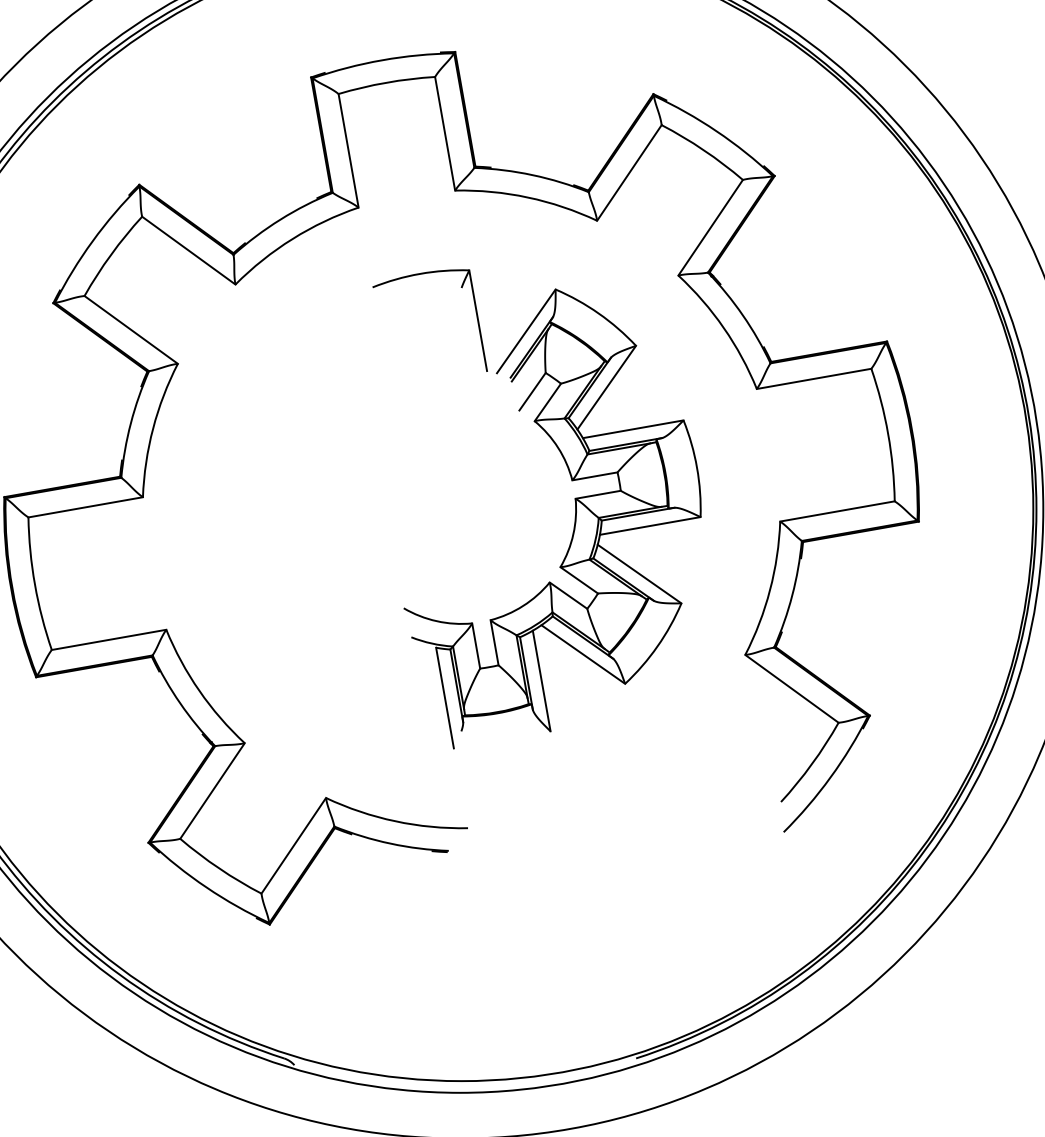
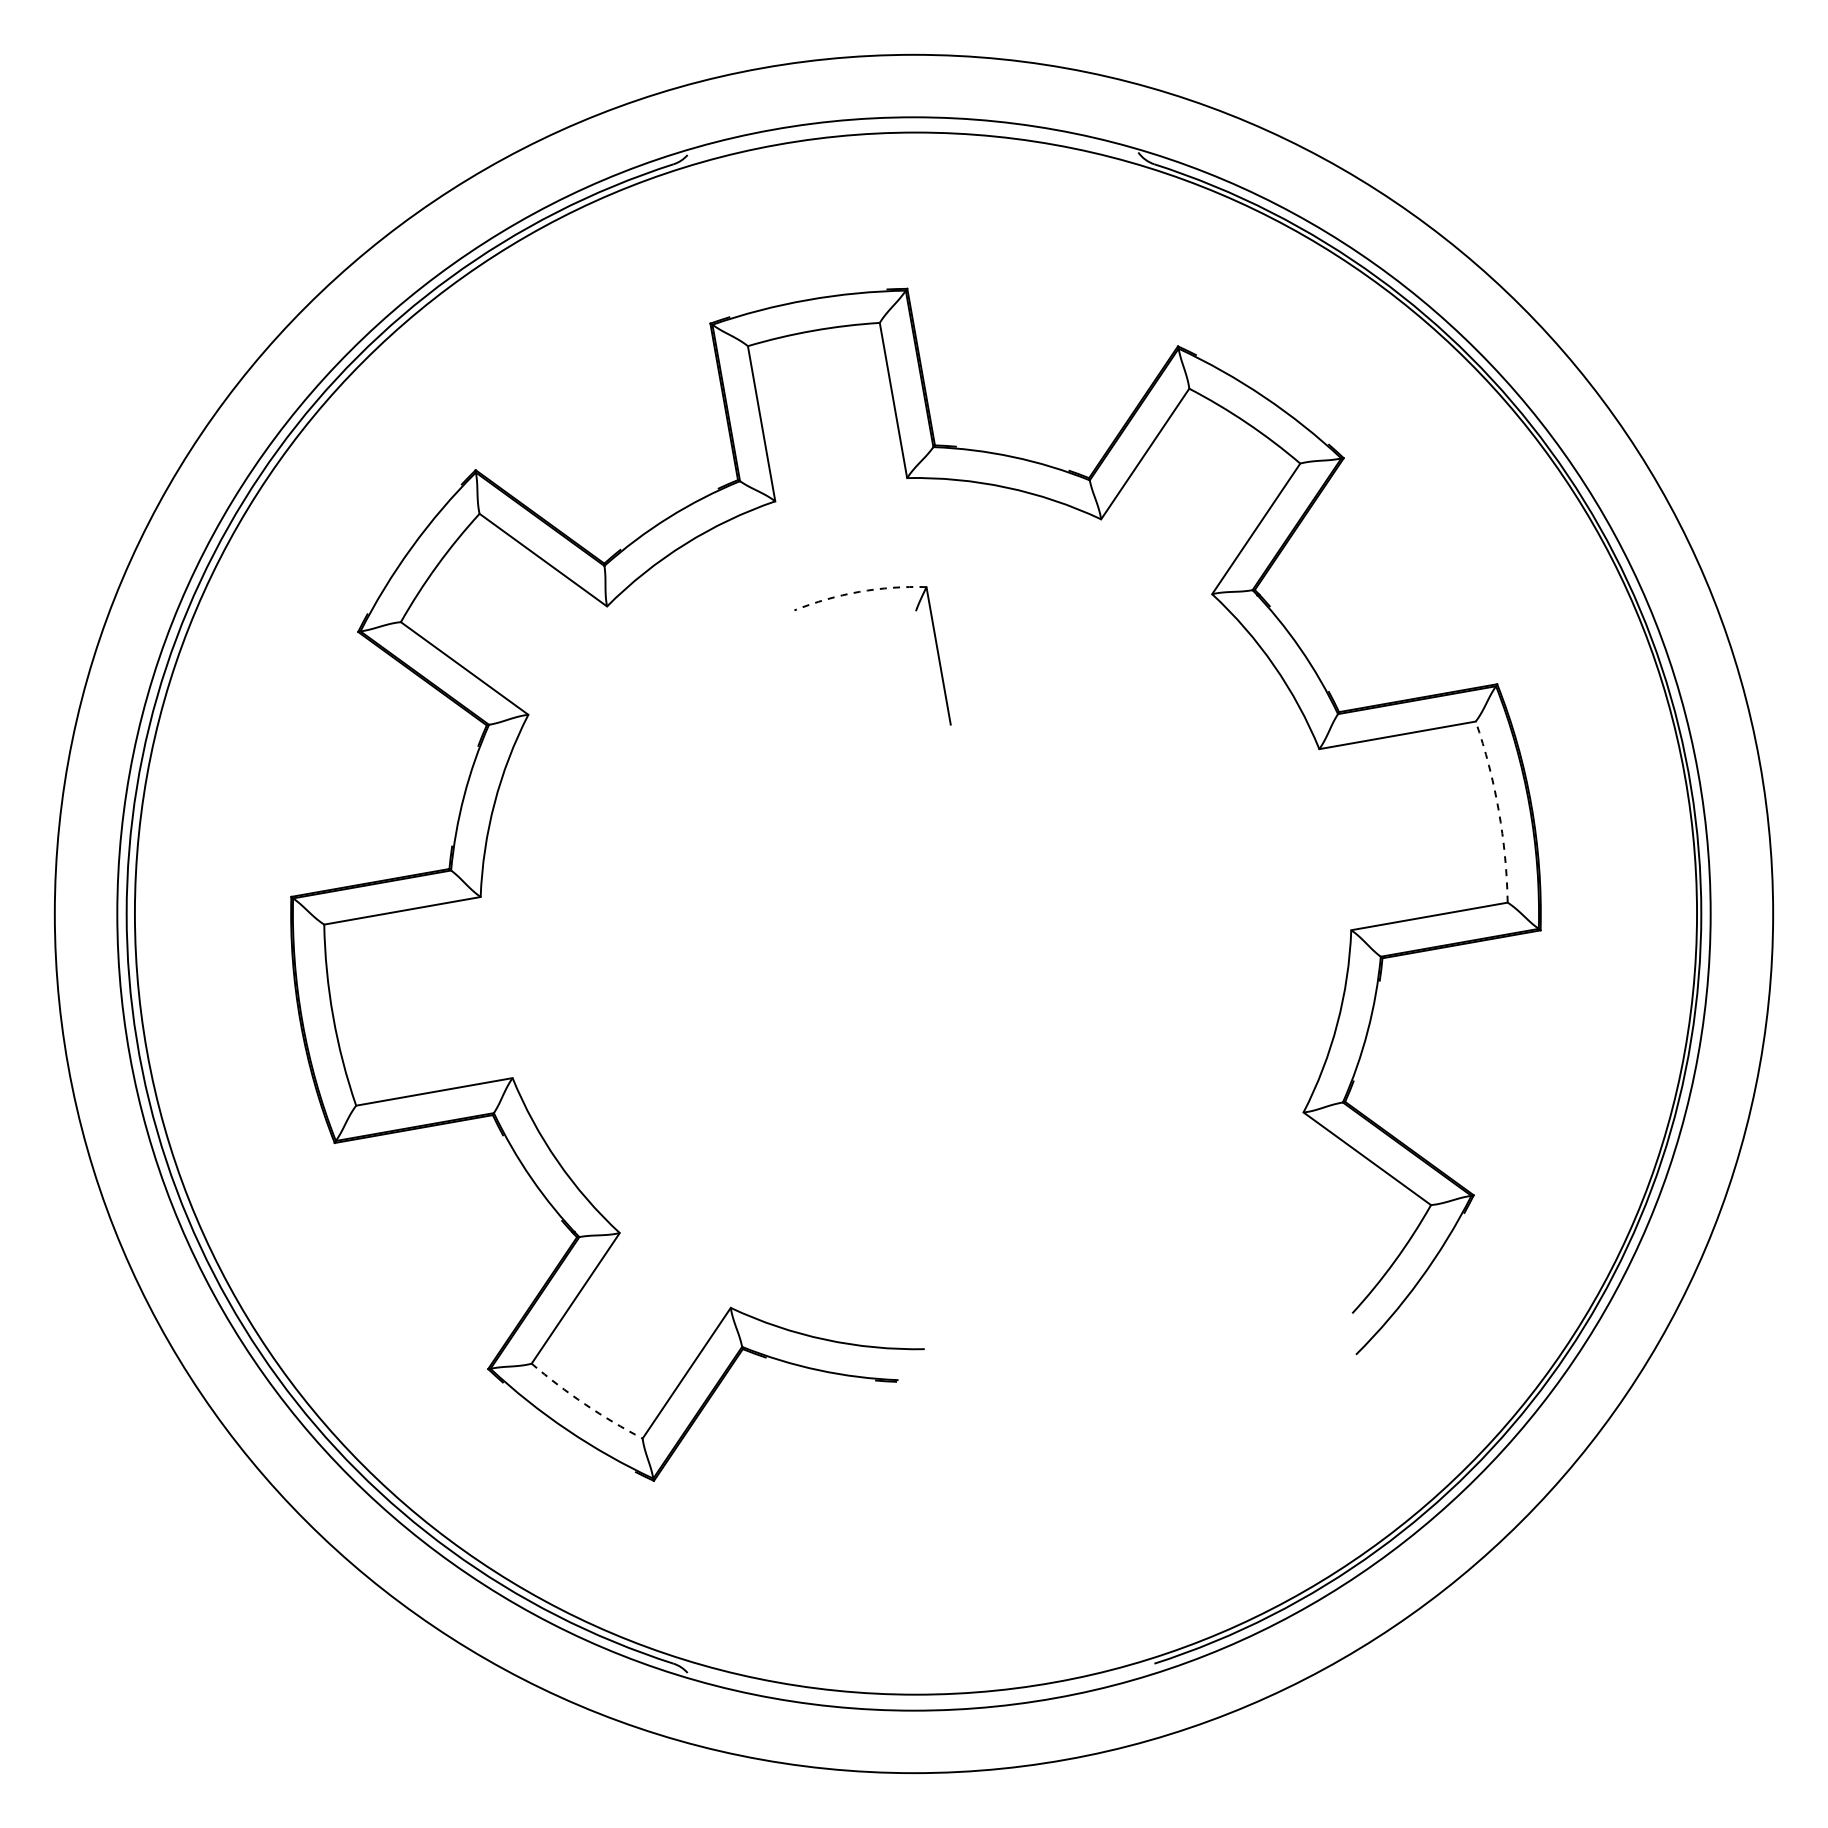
arc: (420, 273) -> (859, 591), solid -> dashed
arc: (888, 433) -> (1498, 810), solid -> dashed
part: (574, 519) -> (1070, 927), removed
arc: (219, 868) -> (585, 1404), solid -> dashed

